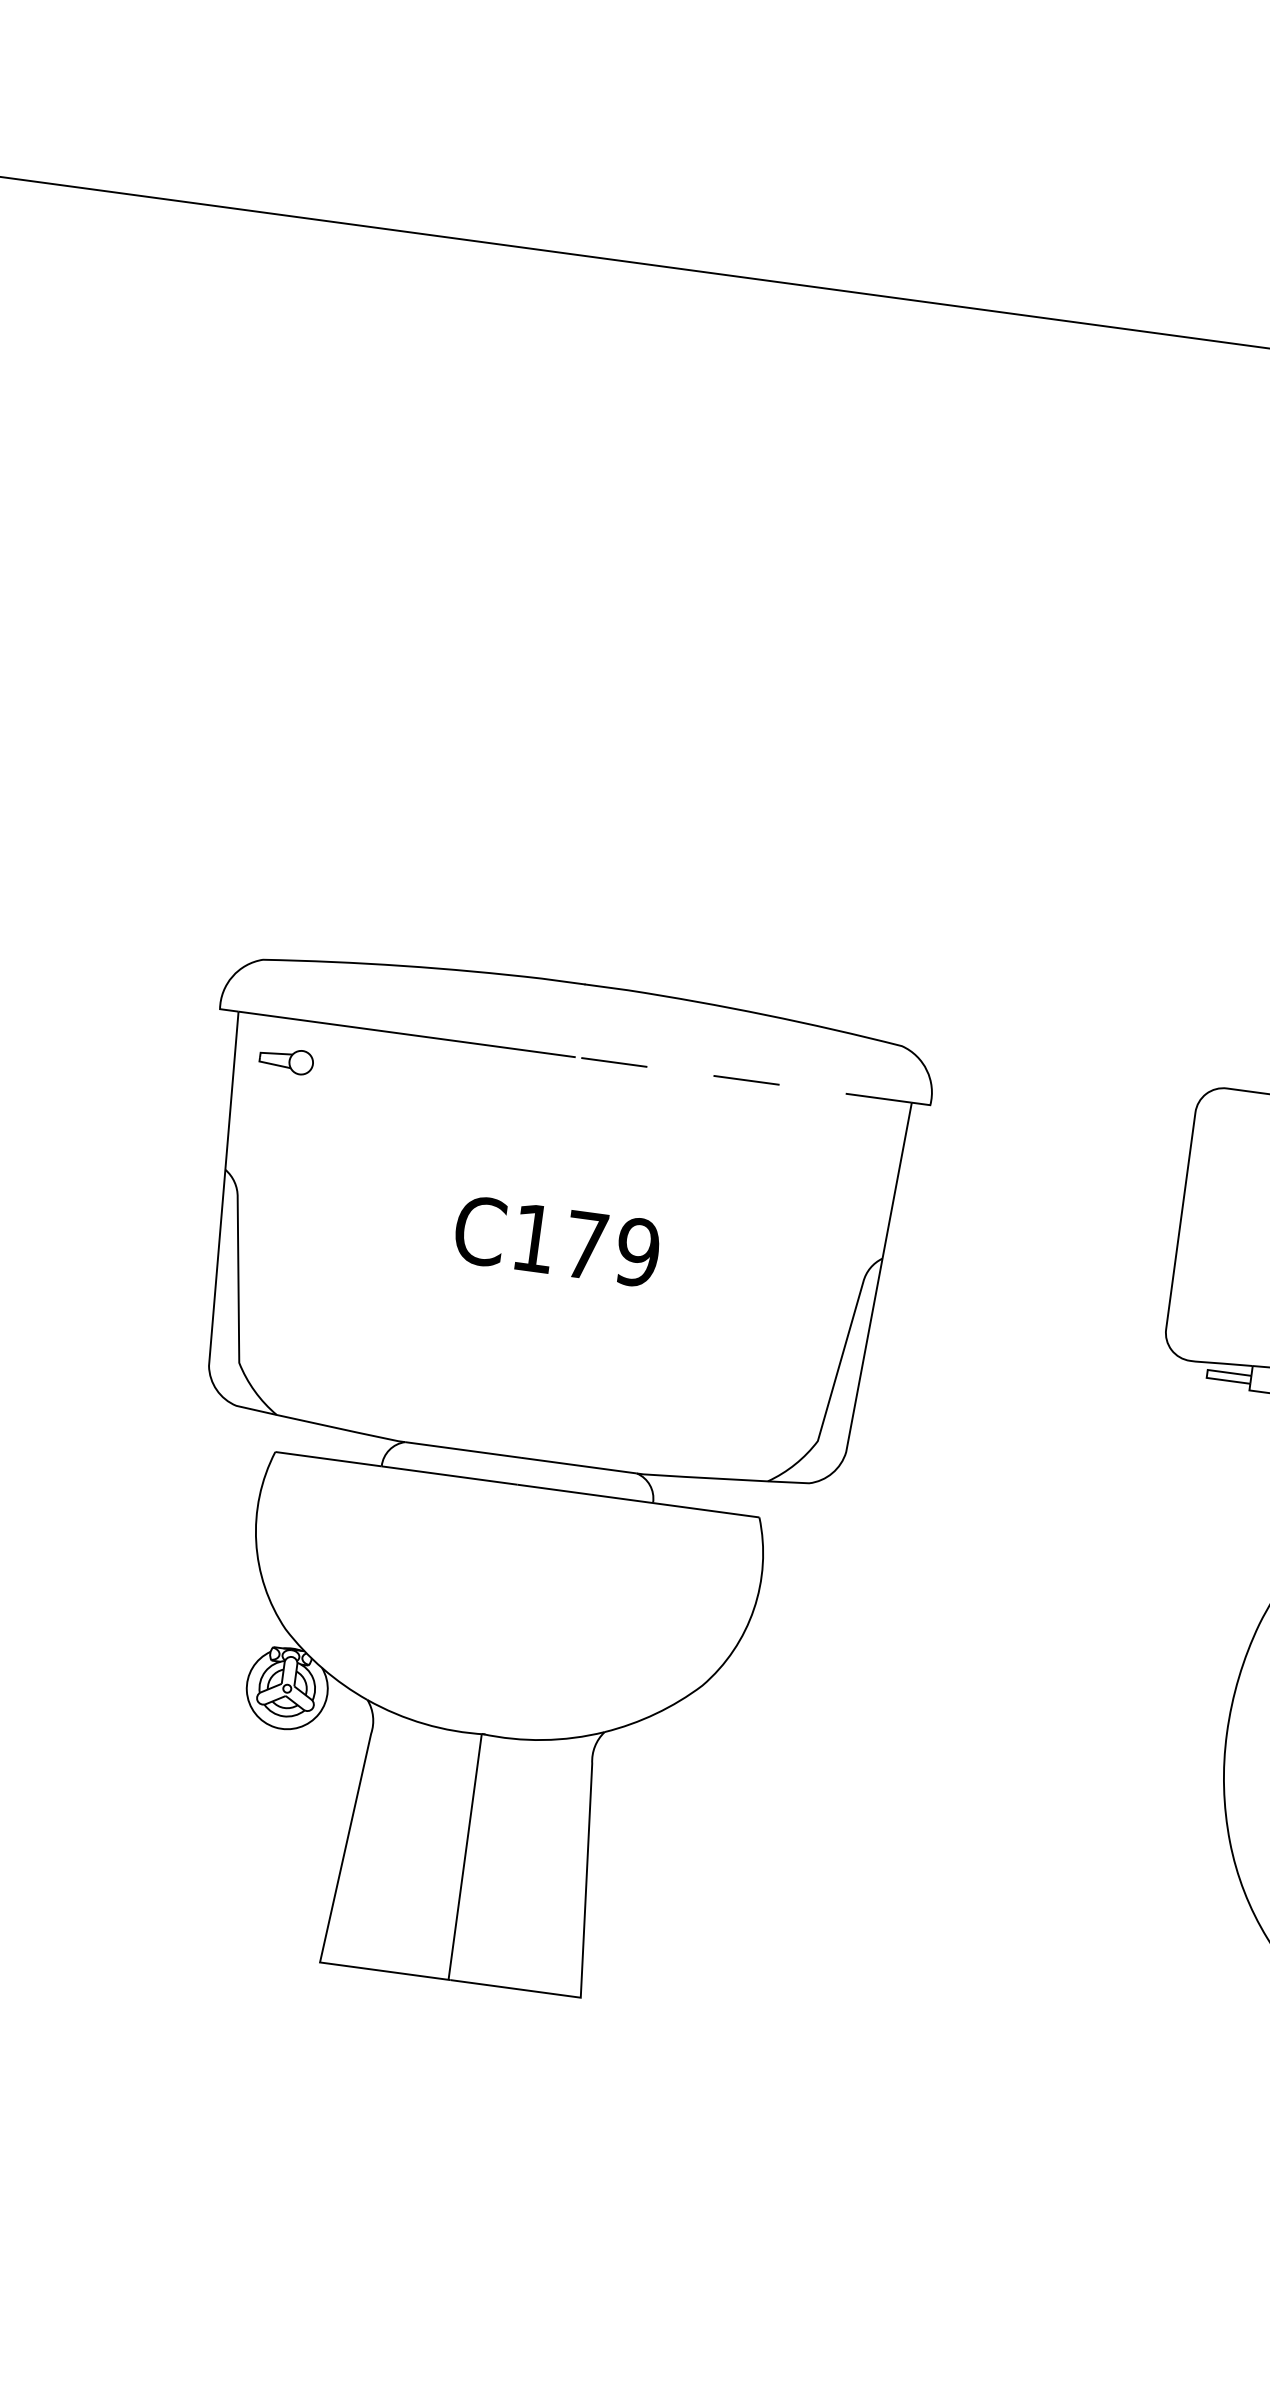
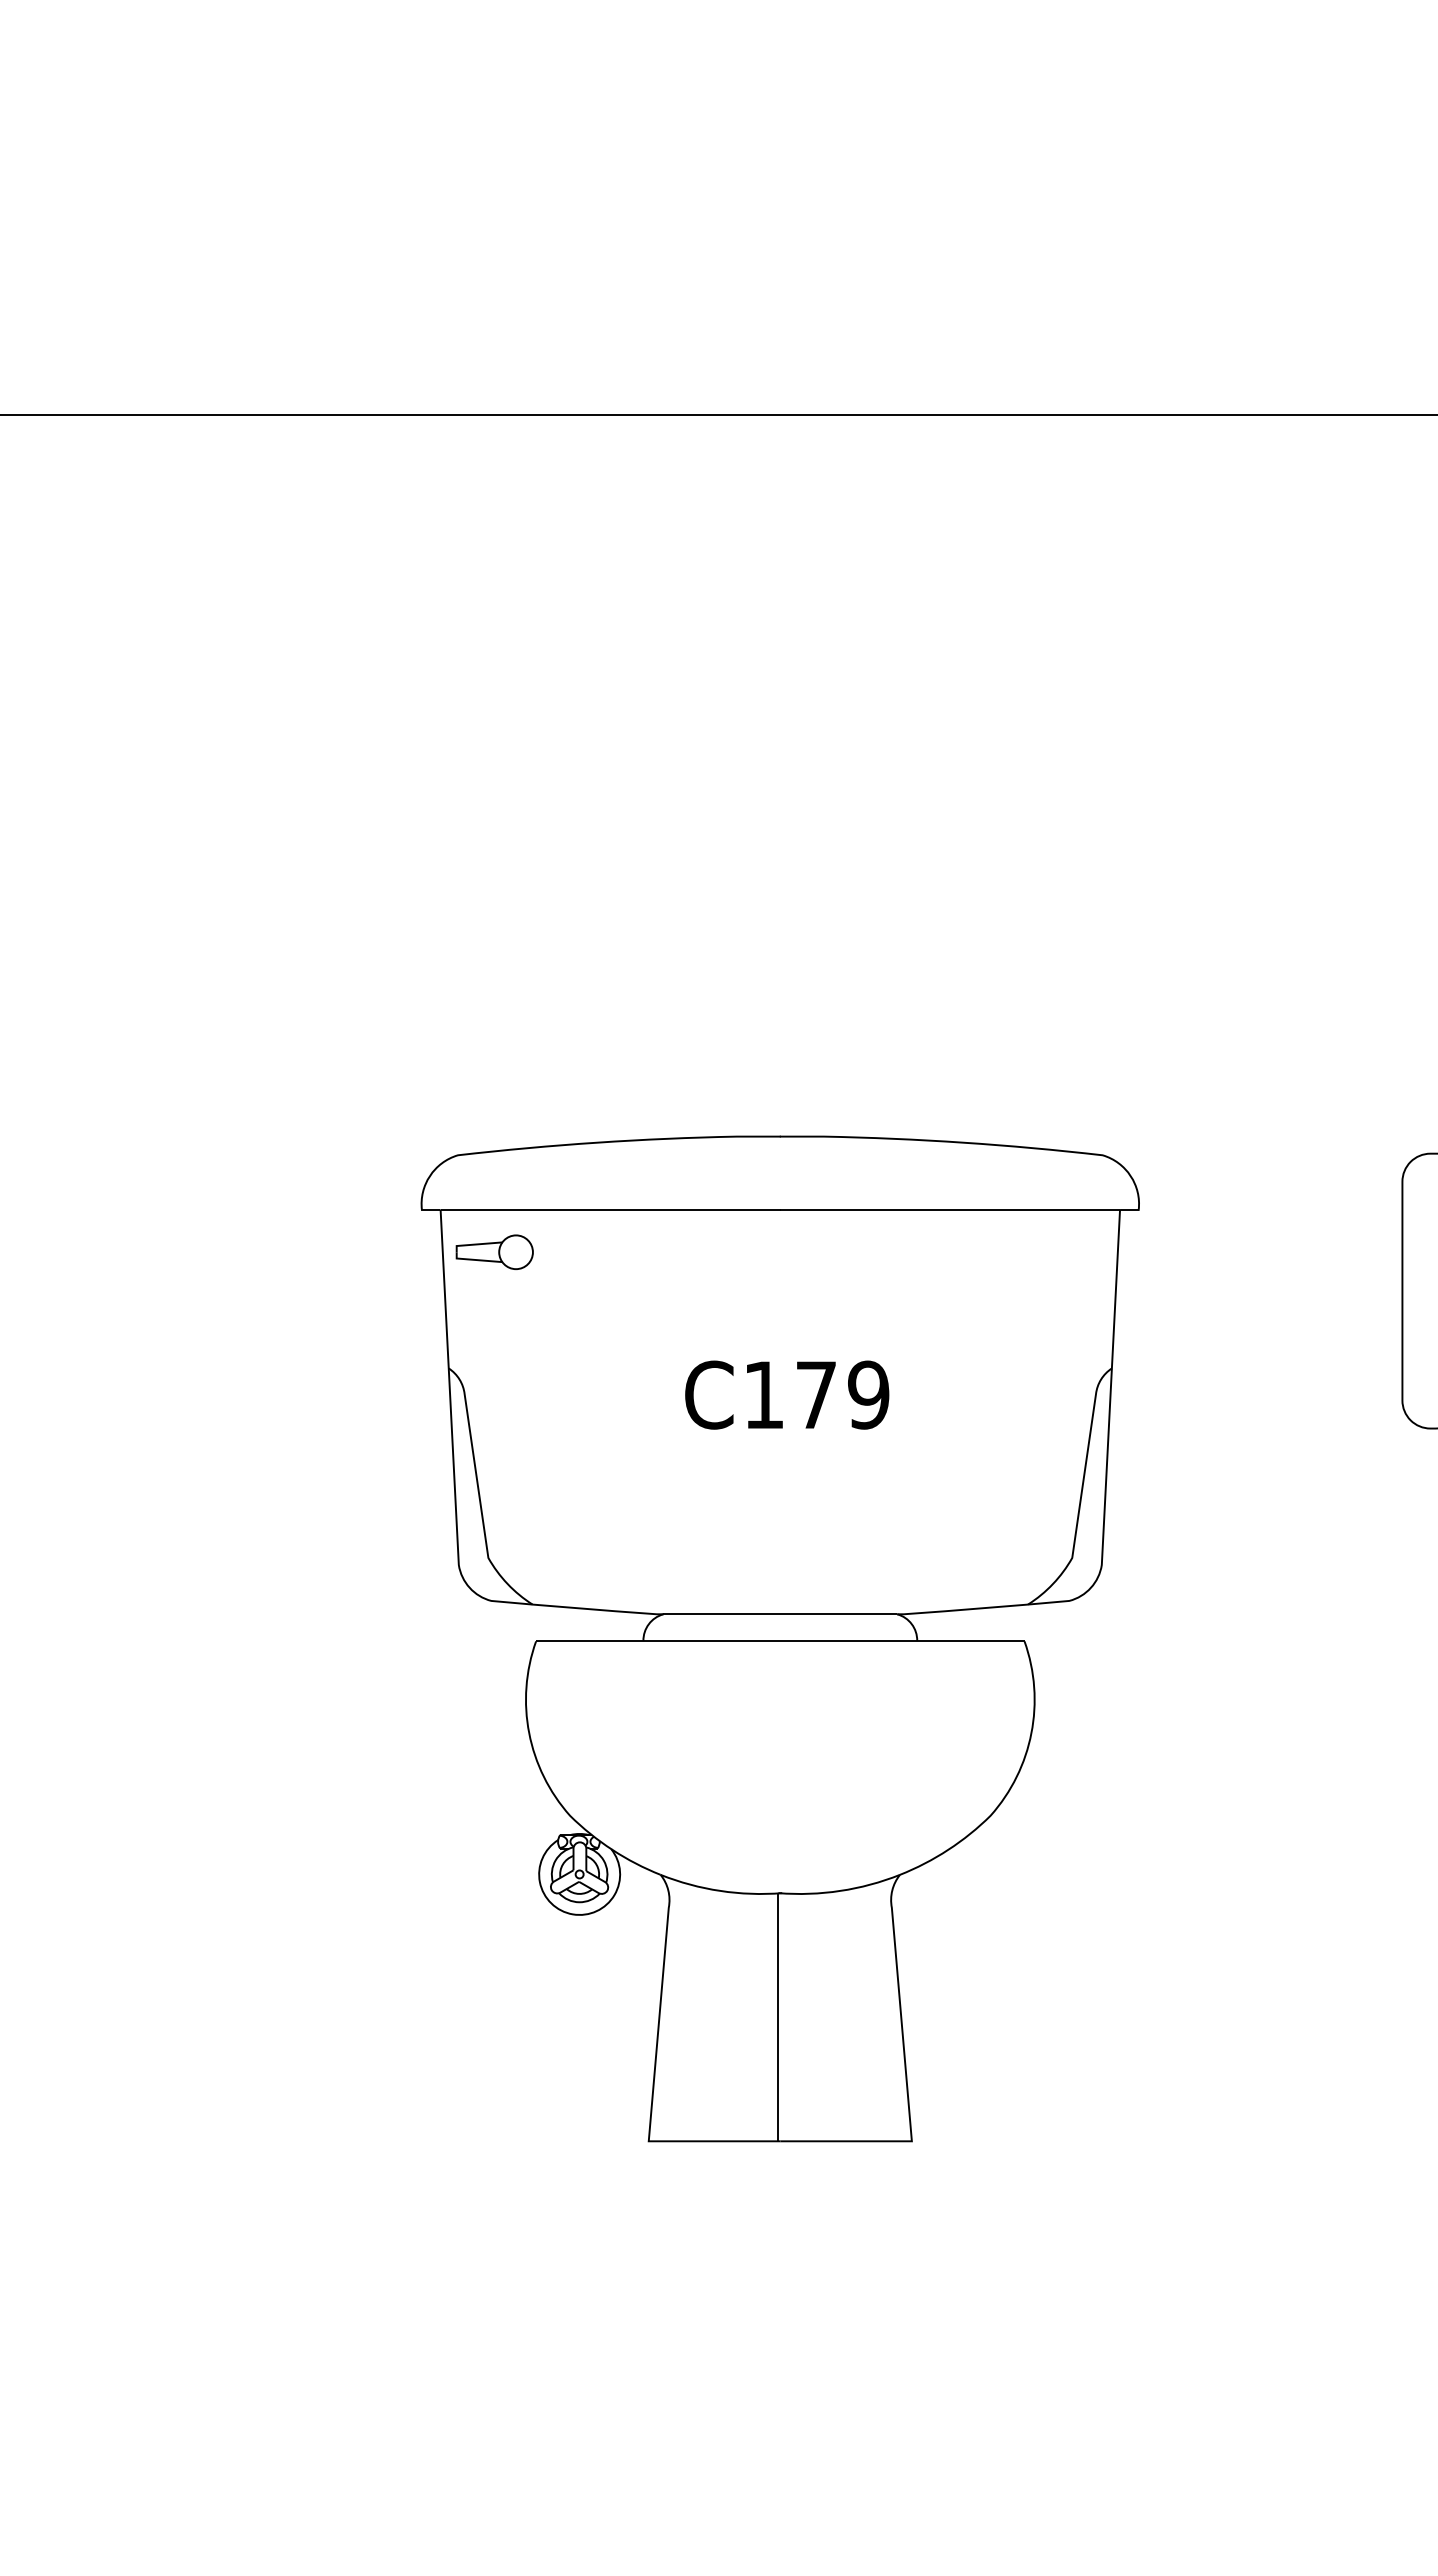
part: (286, 1060) -> (494, 1251), size x1.43
line: (742, 1080) -> (949, 1210), dashed -> solid

